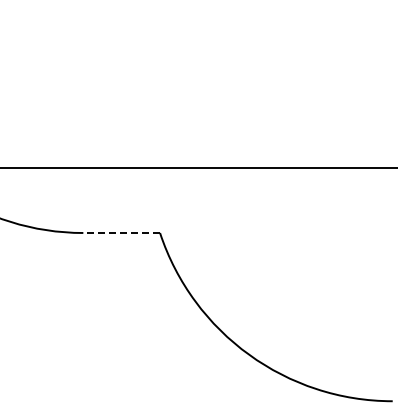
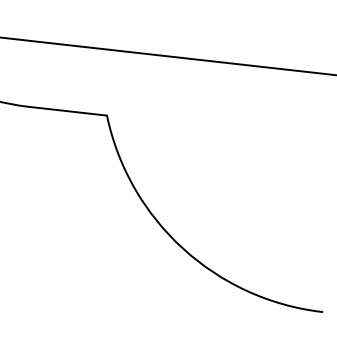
line: (121, 233) -> (67, 111), dashed -> solid

